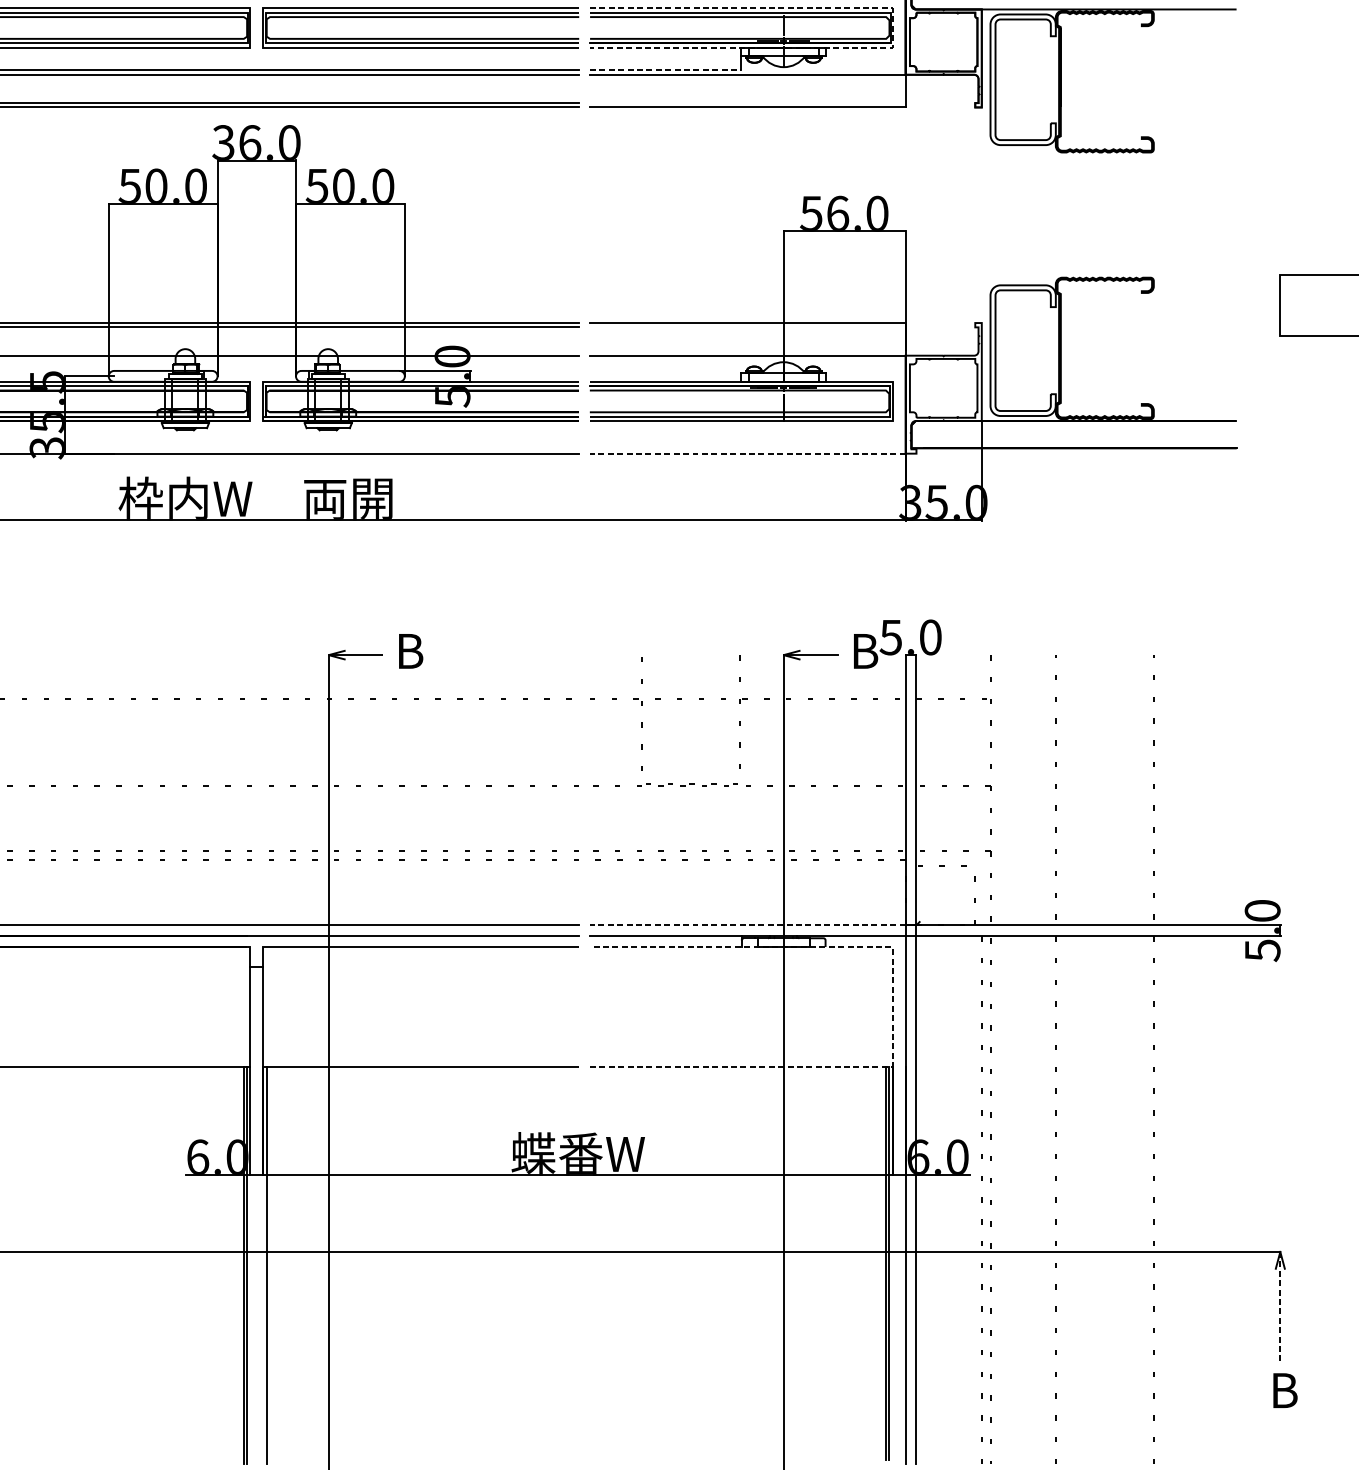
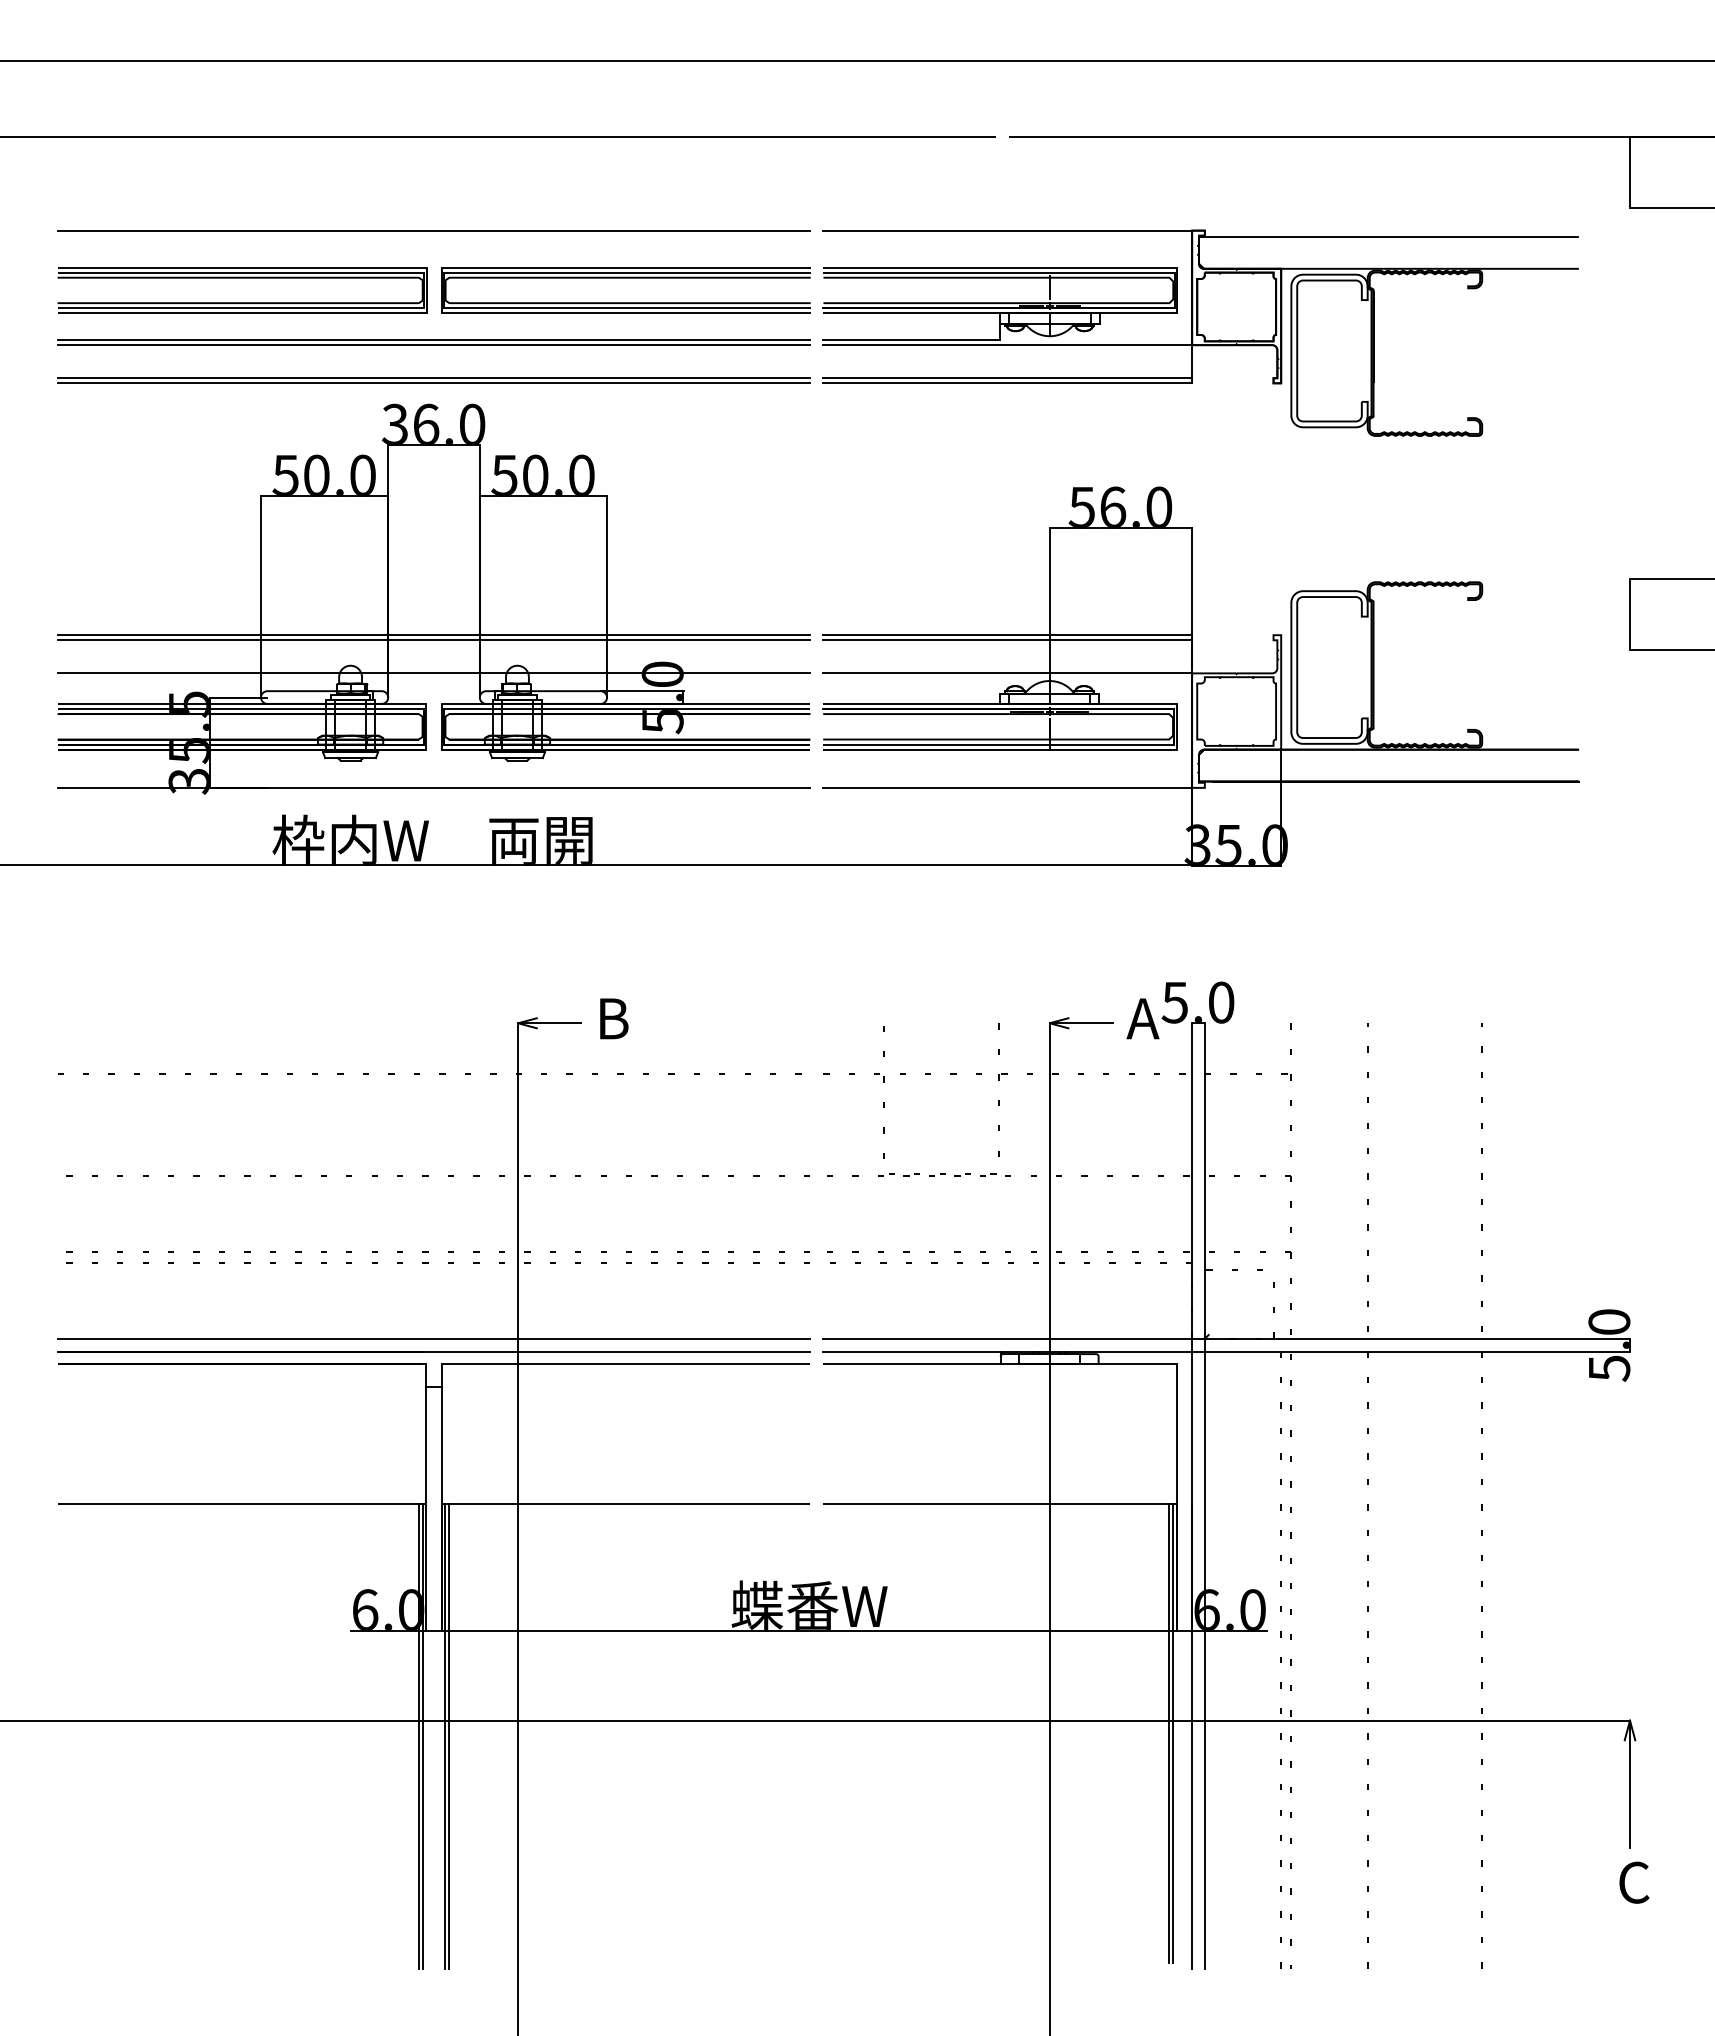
line: (893, 28) -> (1177, 290), dashed -> solid
line: (665, 70) -> (911, 340), dashed -> solid
line: (747, 103) -> (1007, 378), added
line: (747, 327) -> (1007, 640), added
line: (747, 453) -> (1007, 787), dashed -> solid
text: (863, 651) -> (1143, 1018), B -> A
line: (747, 924) -> (1007, 1338), dashed -> solid
line: (892, 1007) -> (1176, 1434), dashed -> solid
line: (270, 1265) -> (449, 1736), added
line: (1280, 1306) -> (1630, 1784), dashed -> solid
text: (1284, 1390) -> (1634, 1882), B -> C

